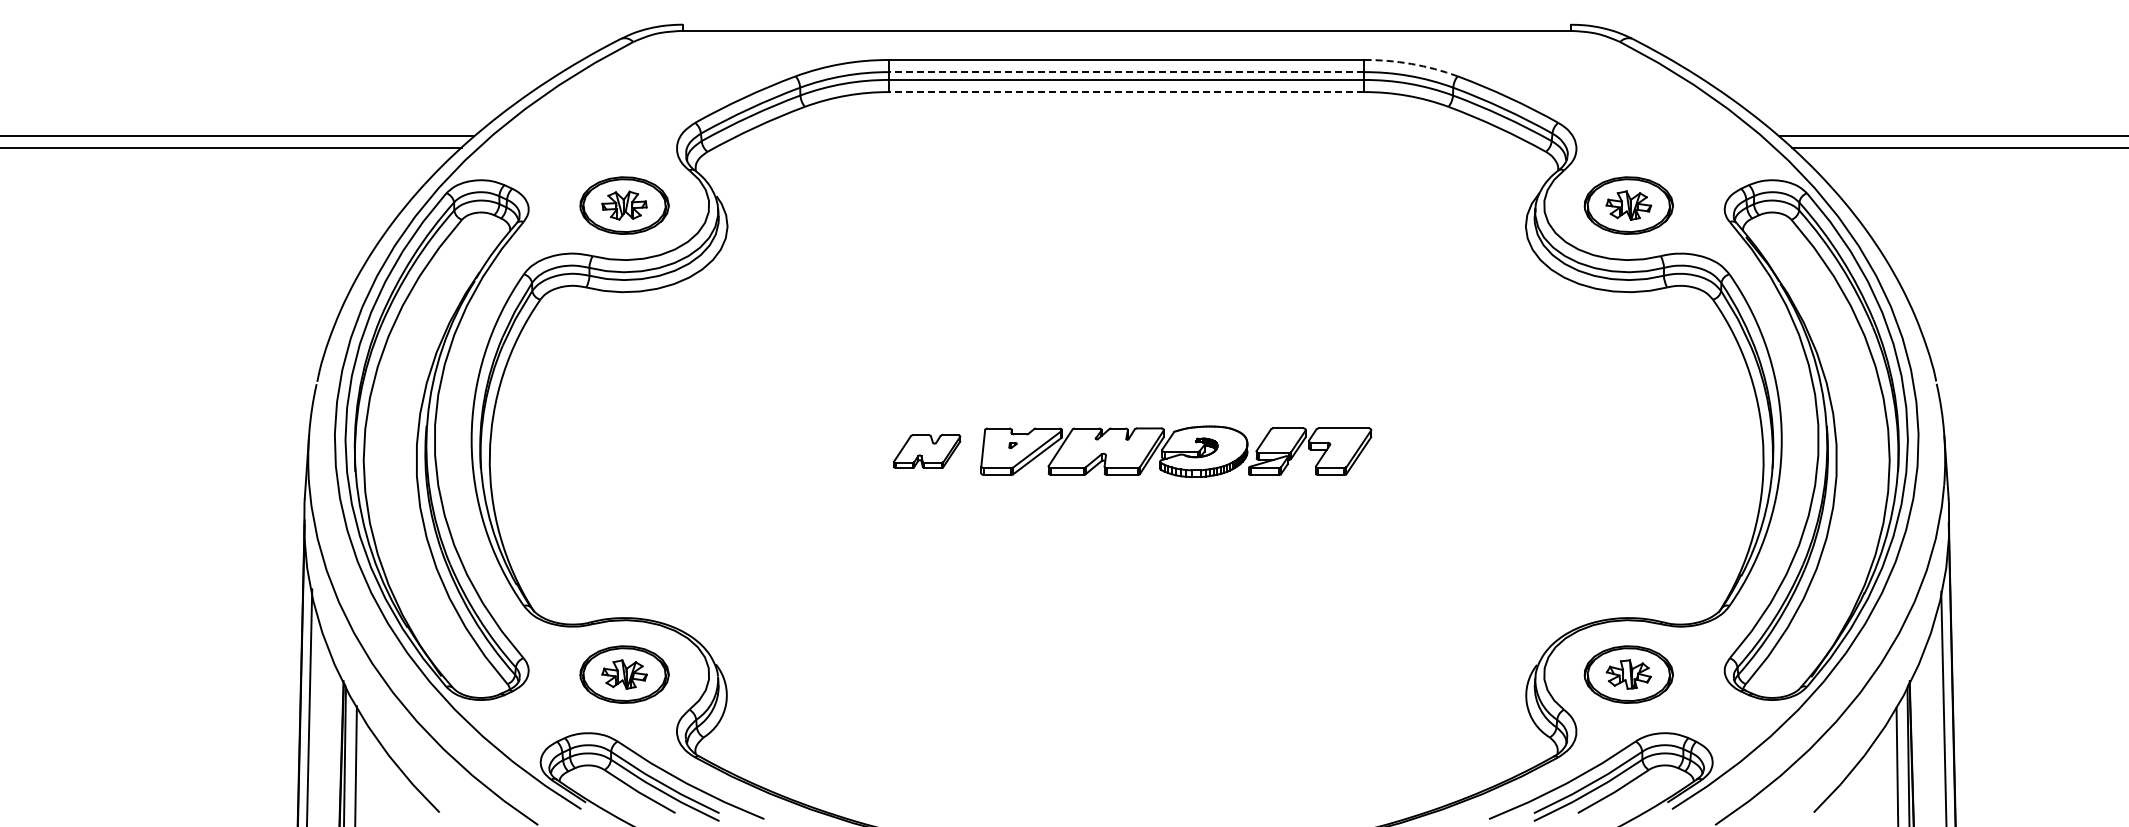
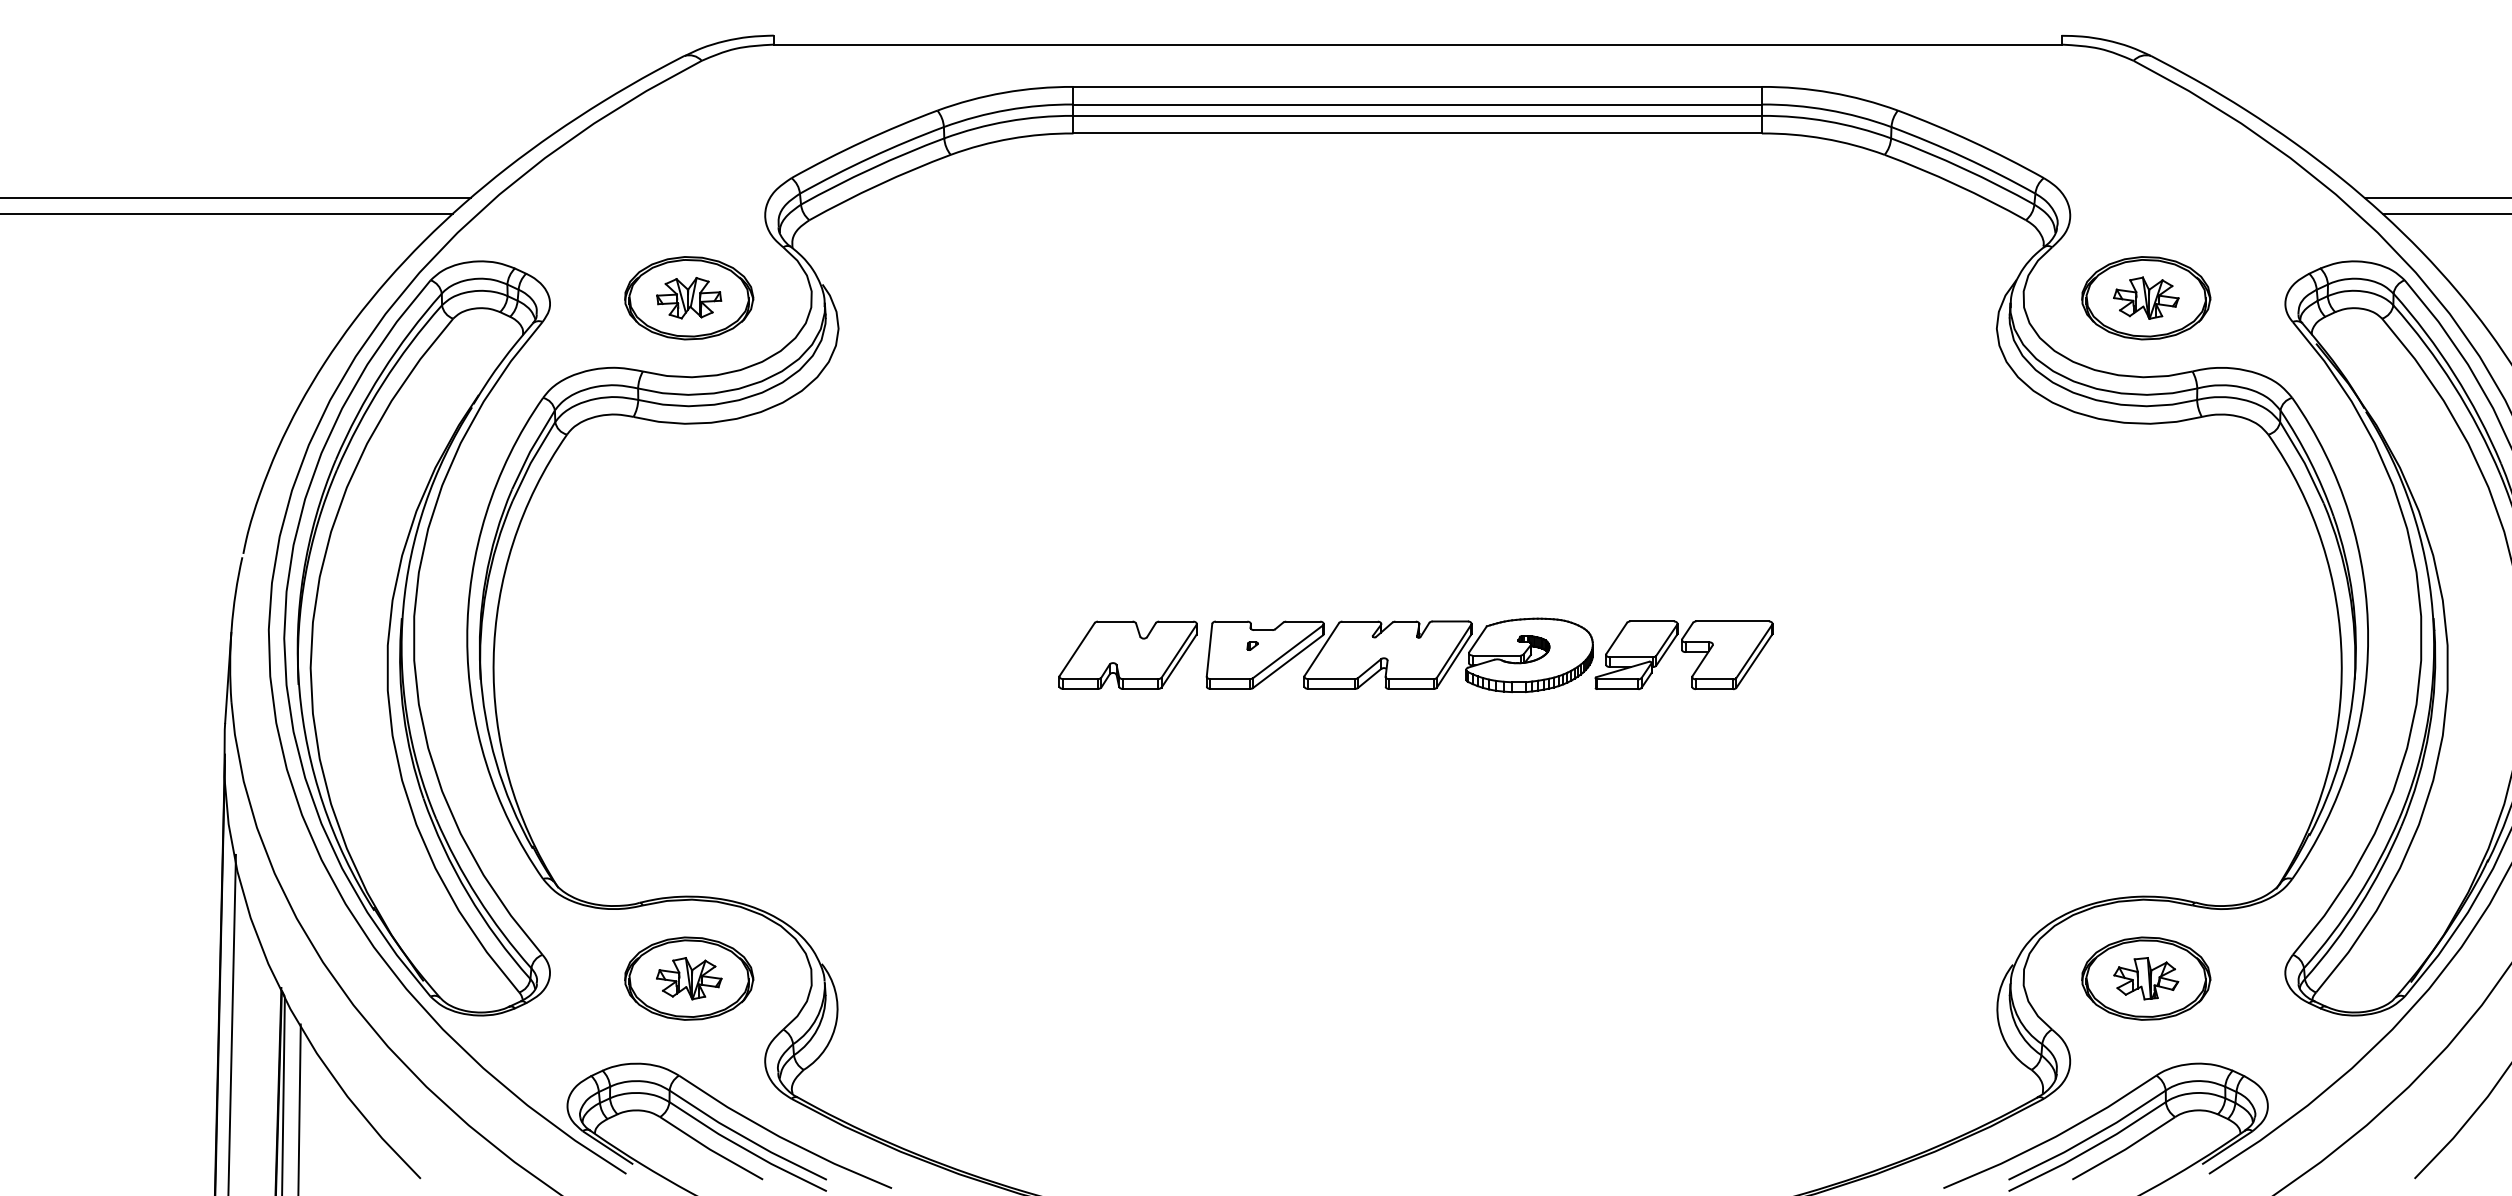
arc: (1411, 64) -> (1830, 93), dashed -> solid
line: (1126, 72) -> (1417, 105), dashed -> solid
line: (1126, 92) -> (1417, 134), dashed -> solid
part: (926, 451) -> (1127, 654), size x1.43

